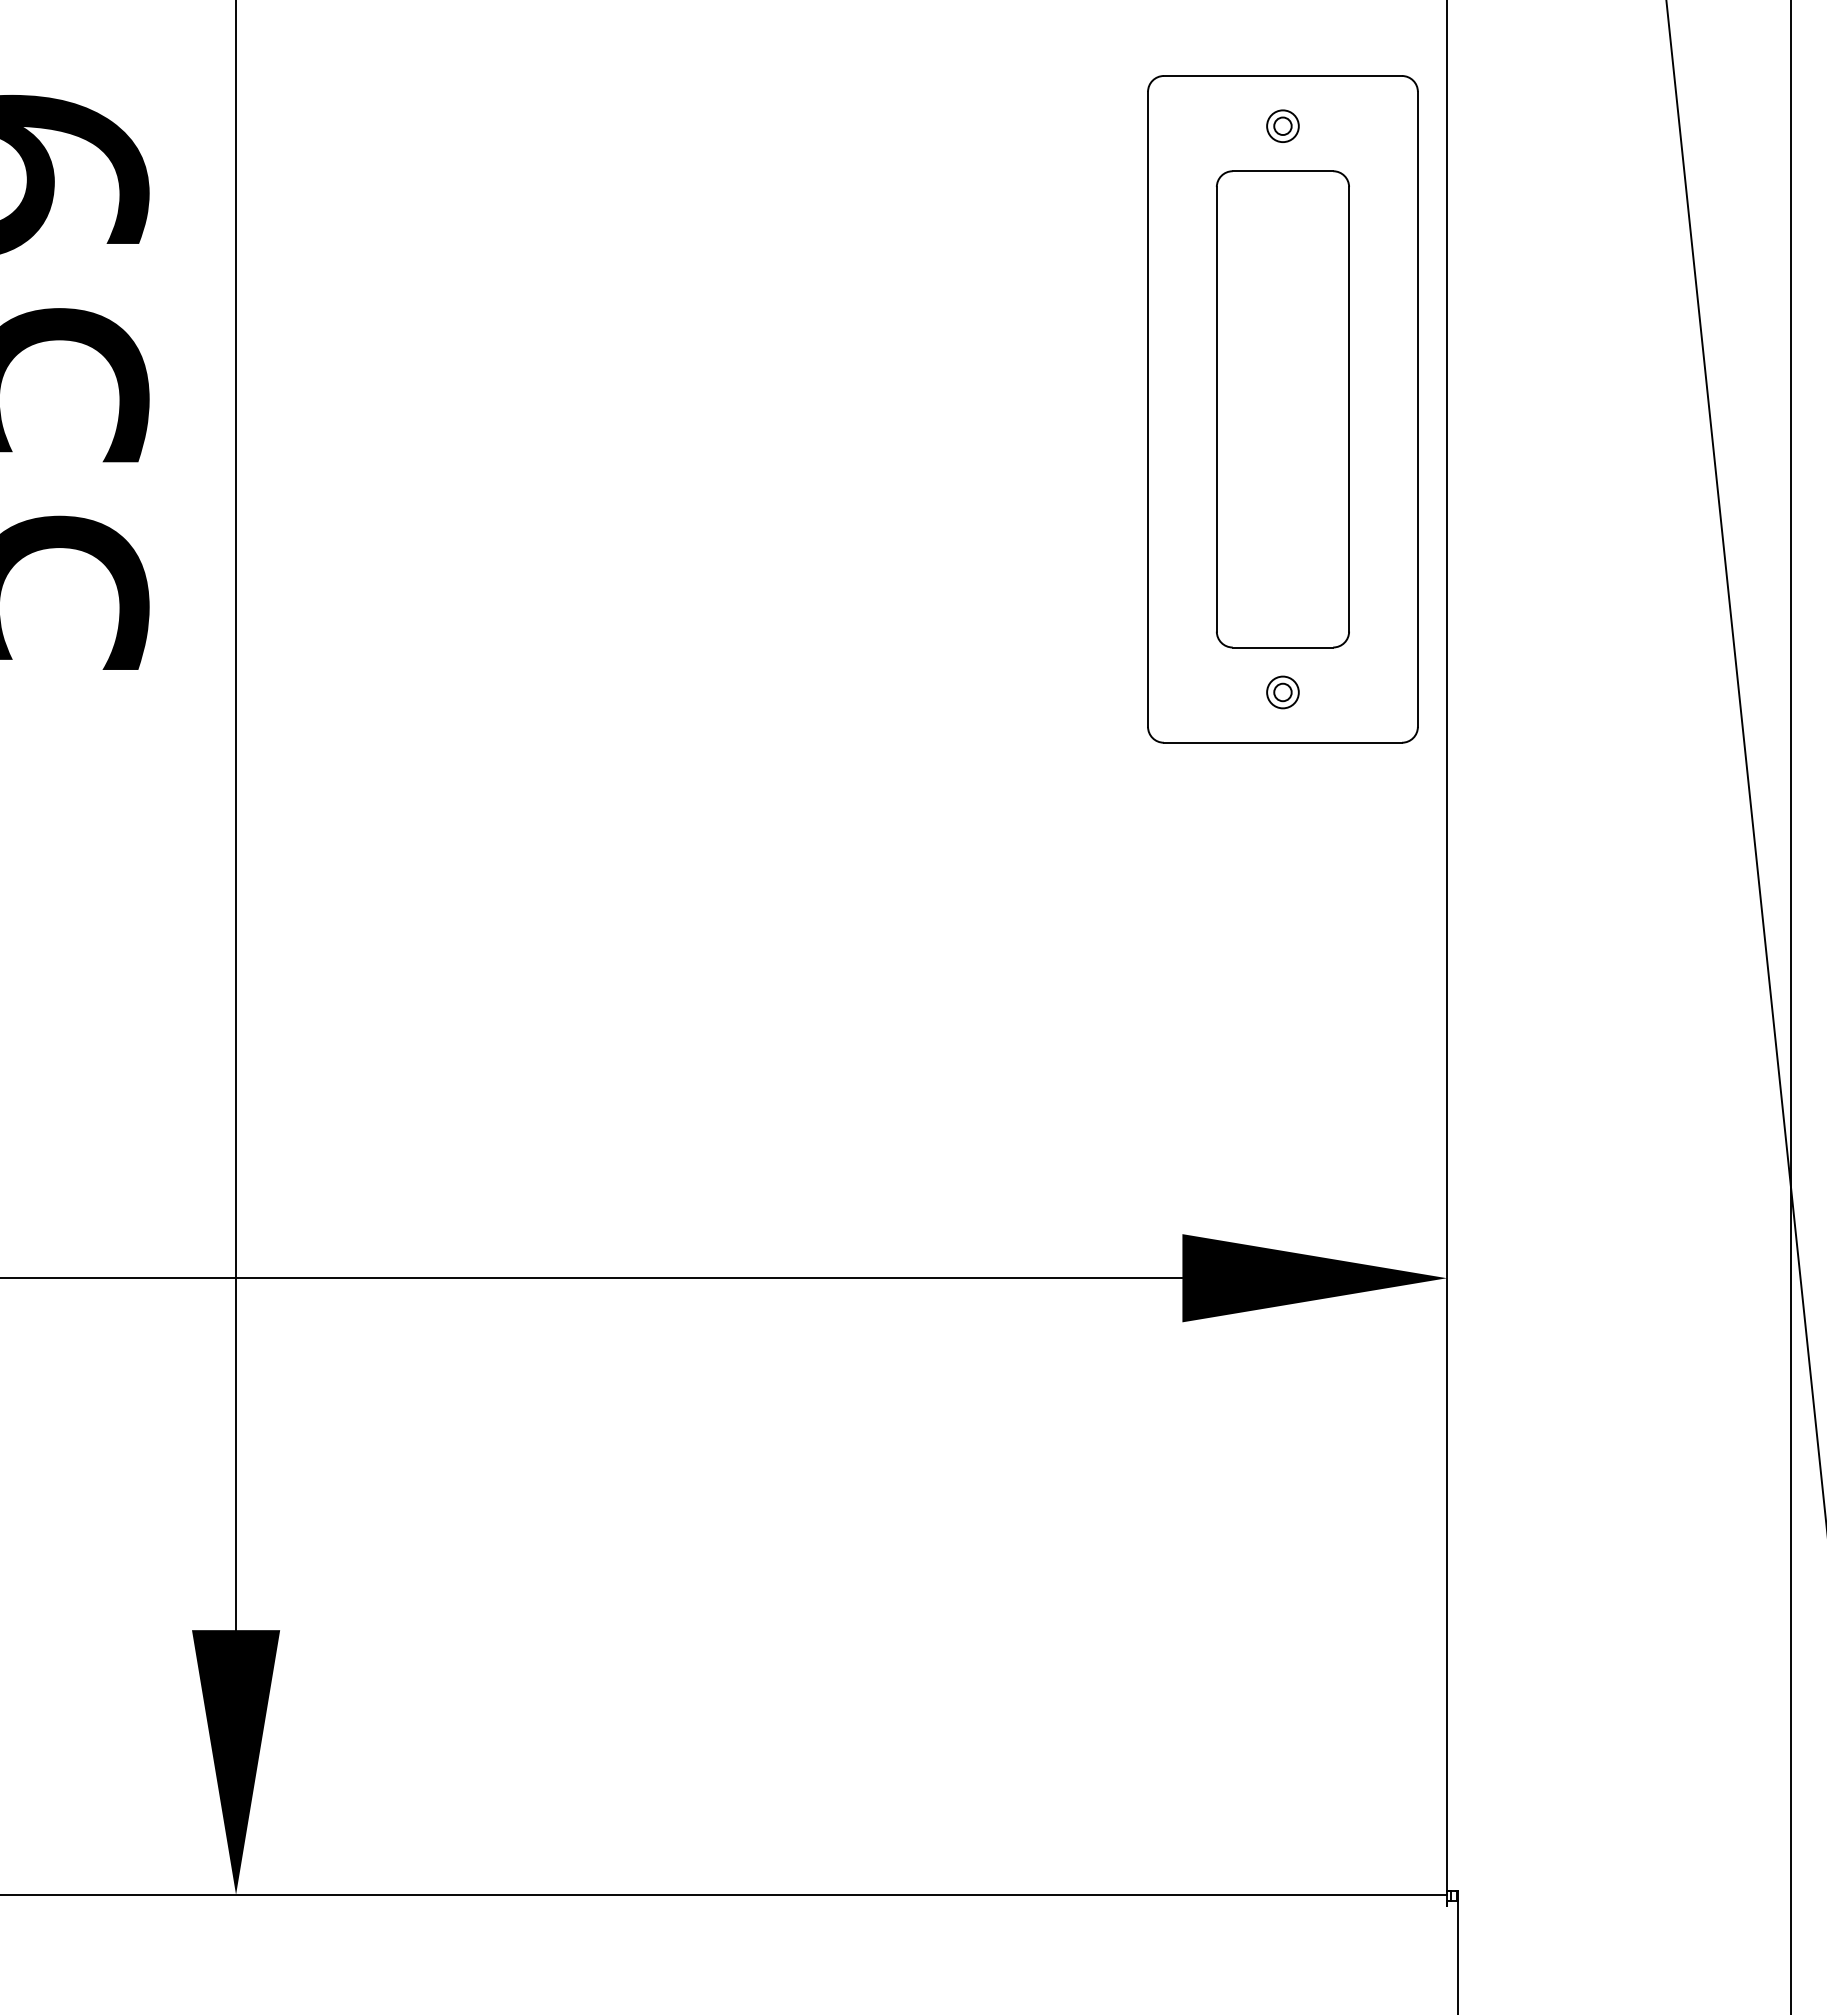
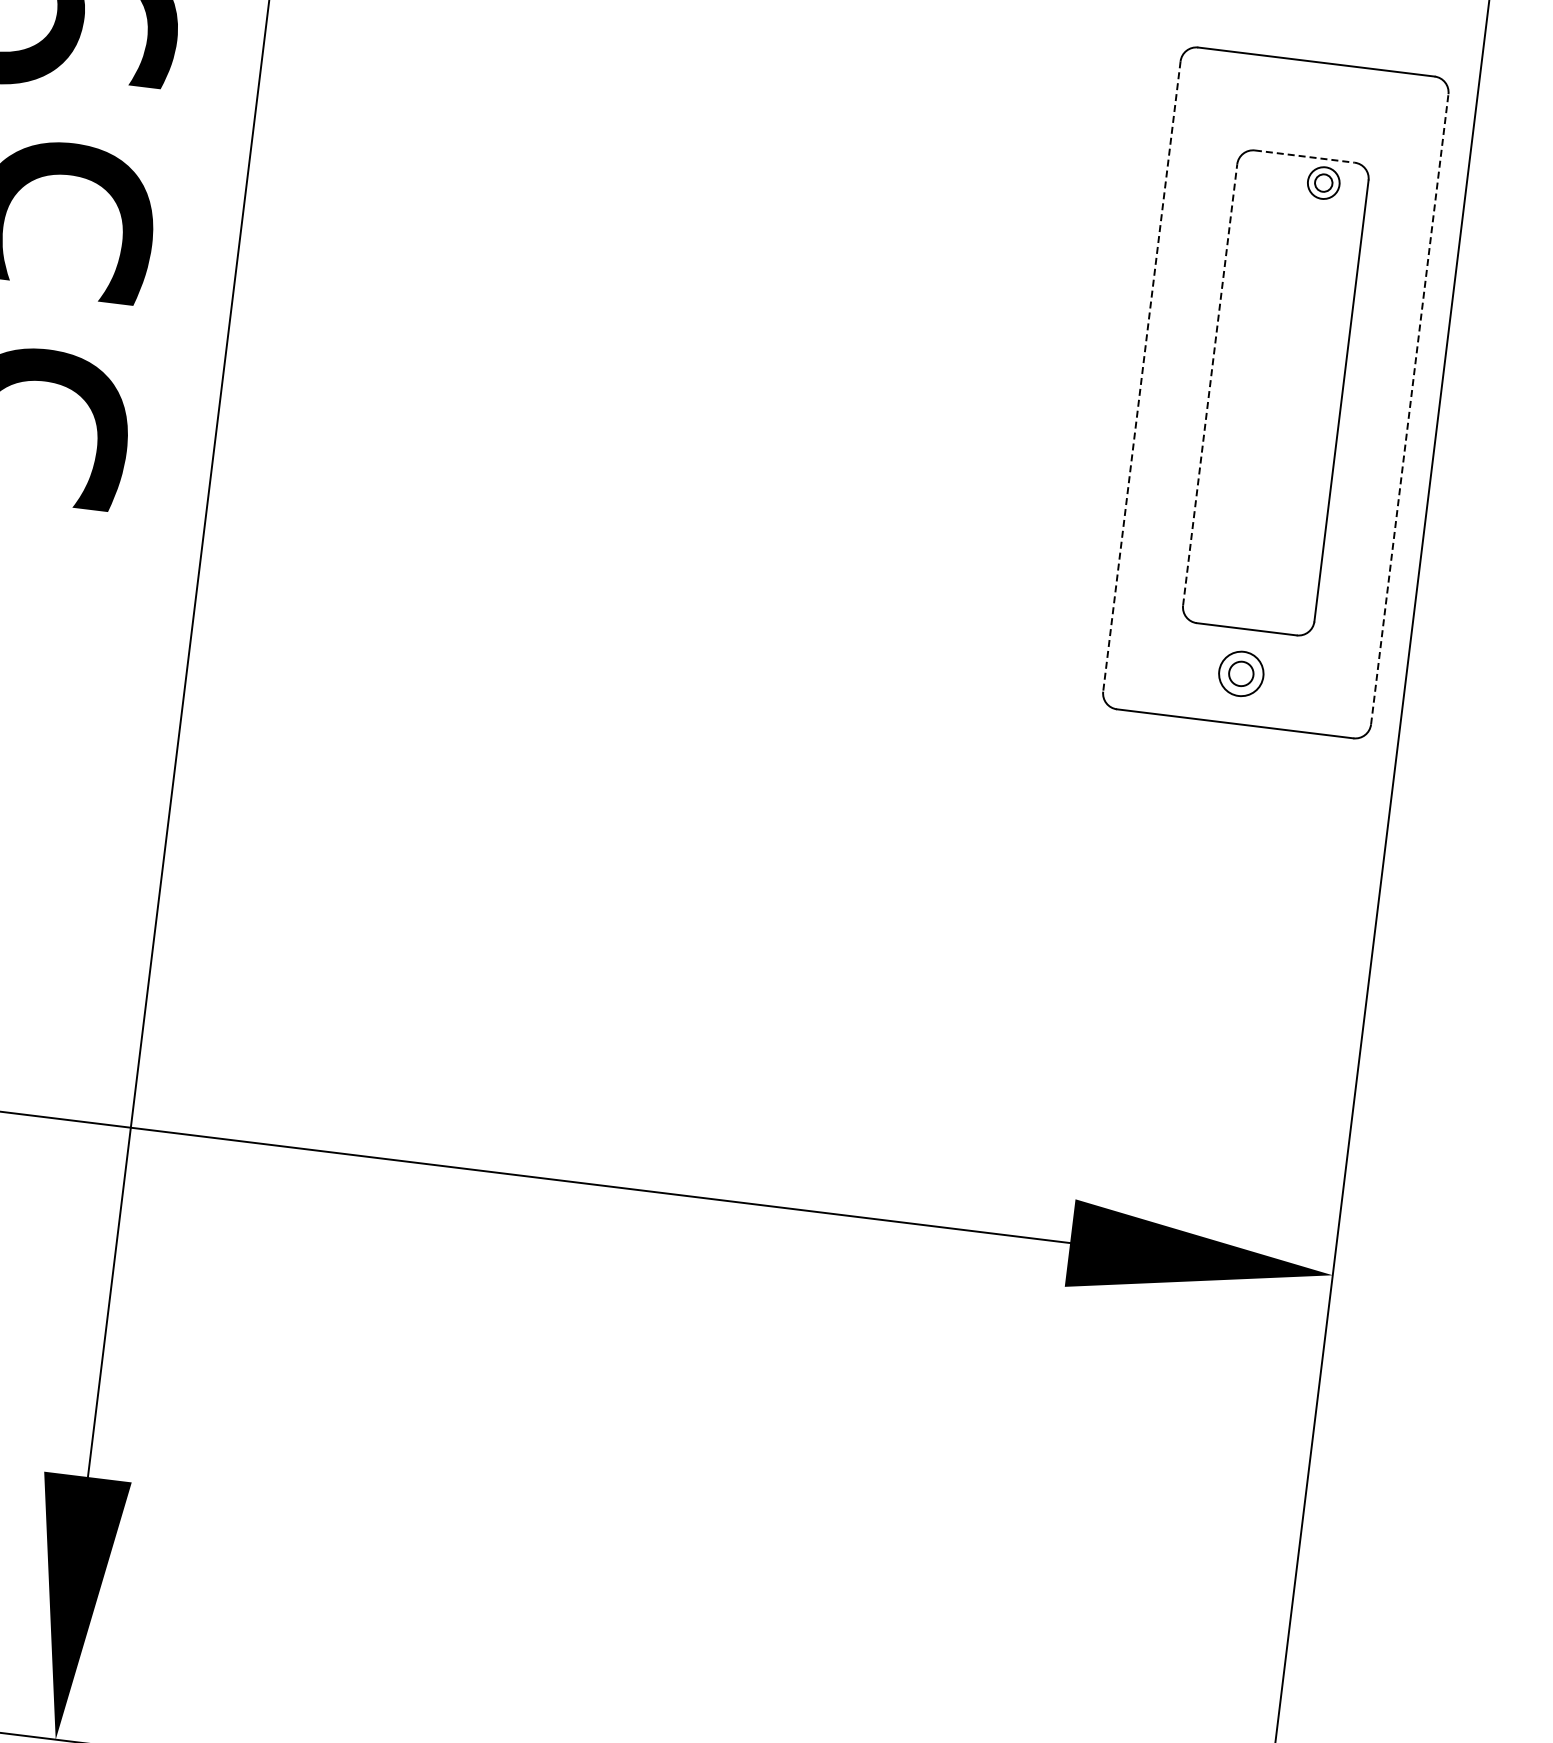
part: (1282, 125) -> (1323, 182), moved
line: (1283, 171) -> (1305, 156), solid -> dashed
line: (1216, 408) -> (1209, 383), solid -> dashed
line: (1148, 409) -> (1142, 376), solid -> dashed
line: (1417, 409) -> (1409, 409), solid -> dashed
part: (1282, 692) -> (1240, 673), size x1.4

